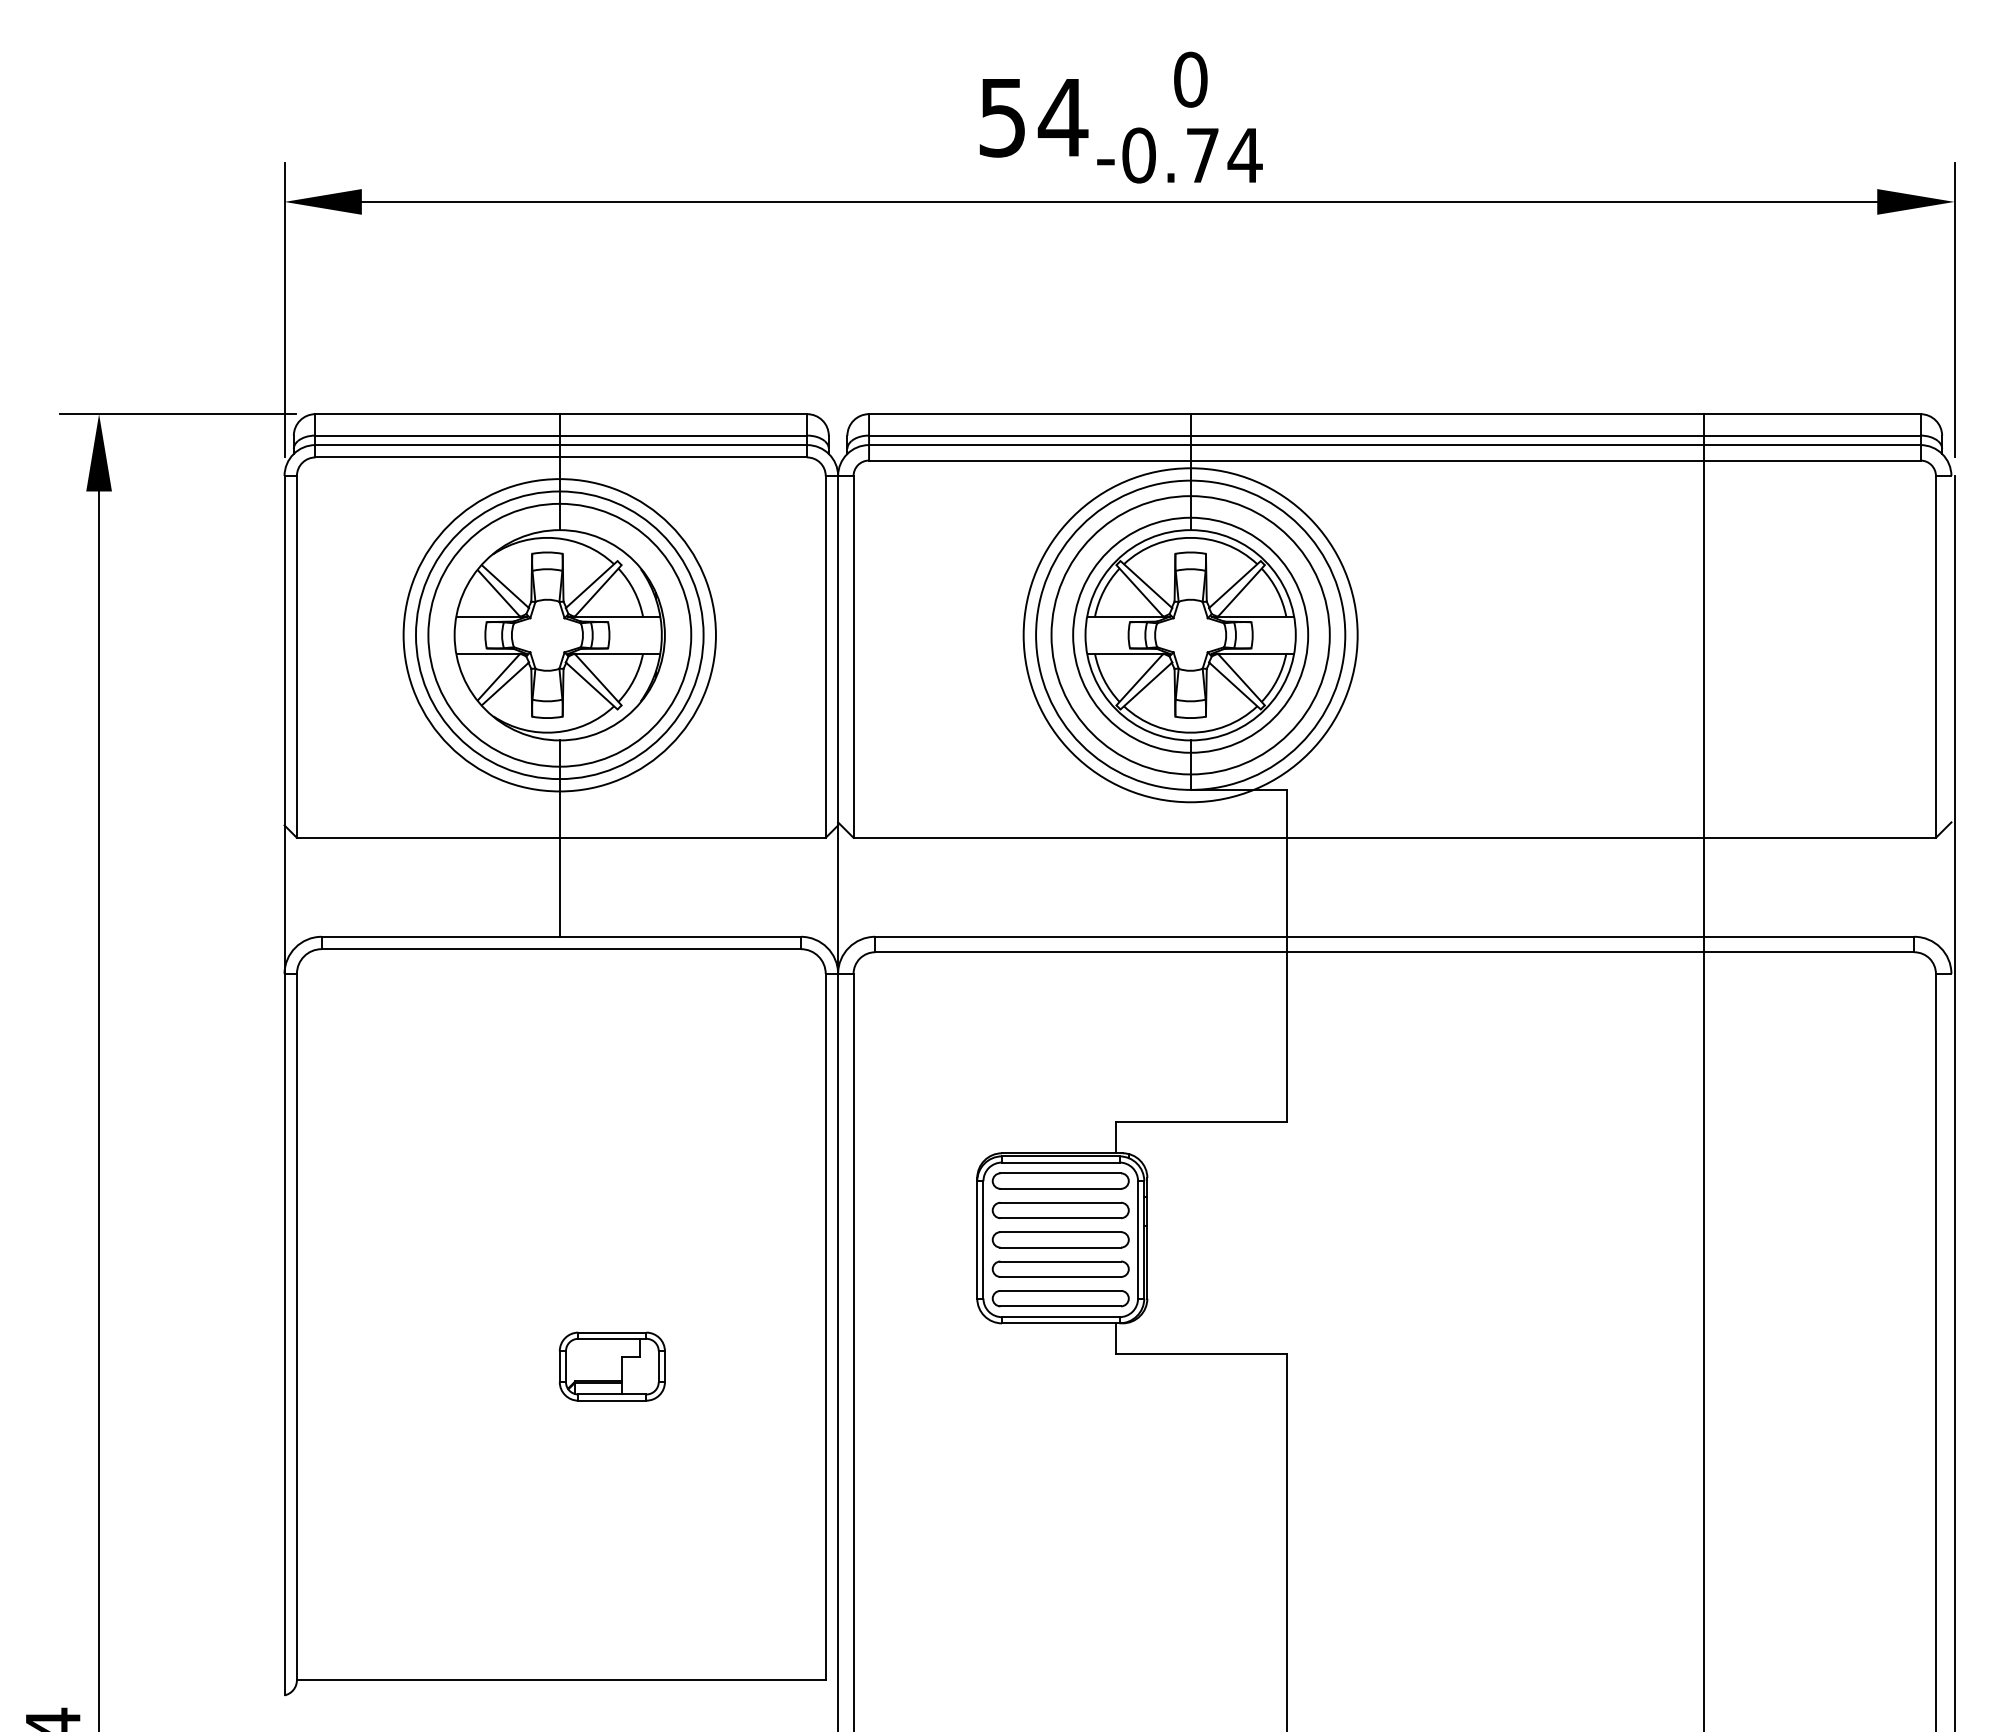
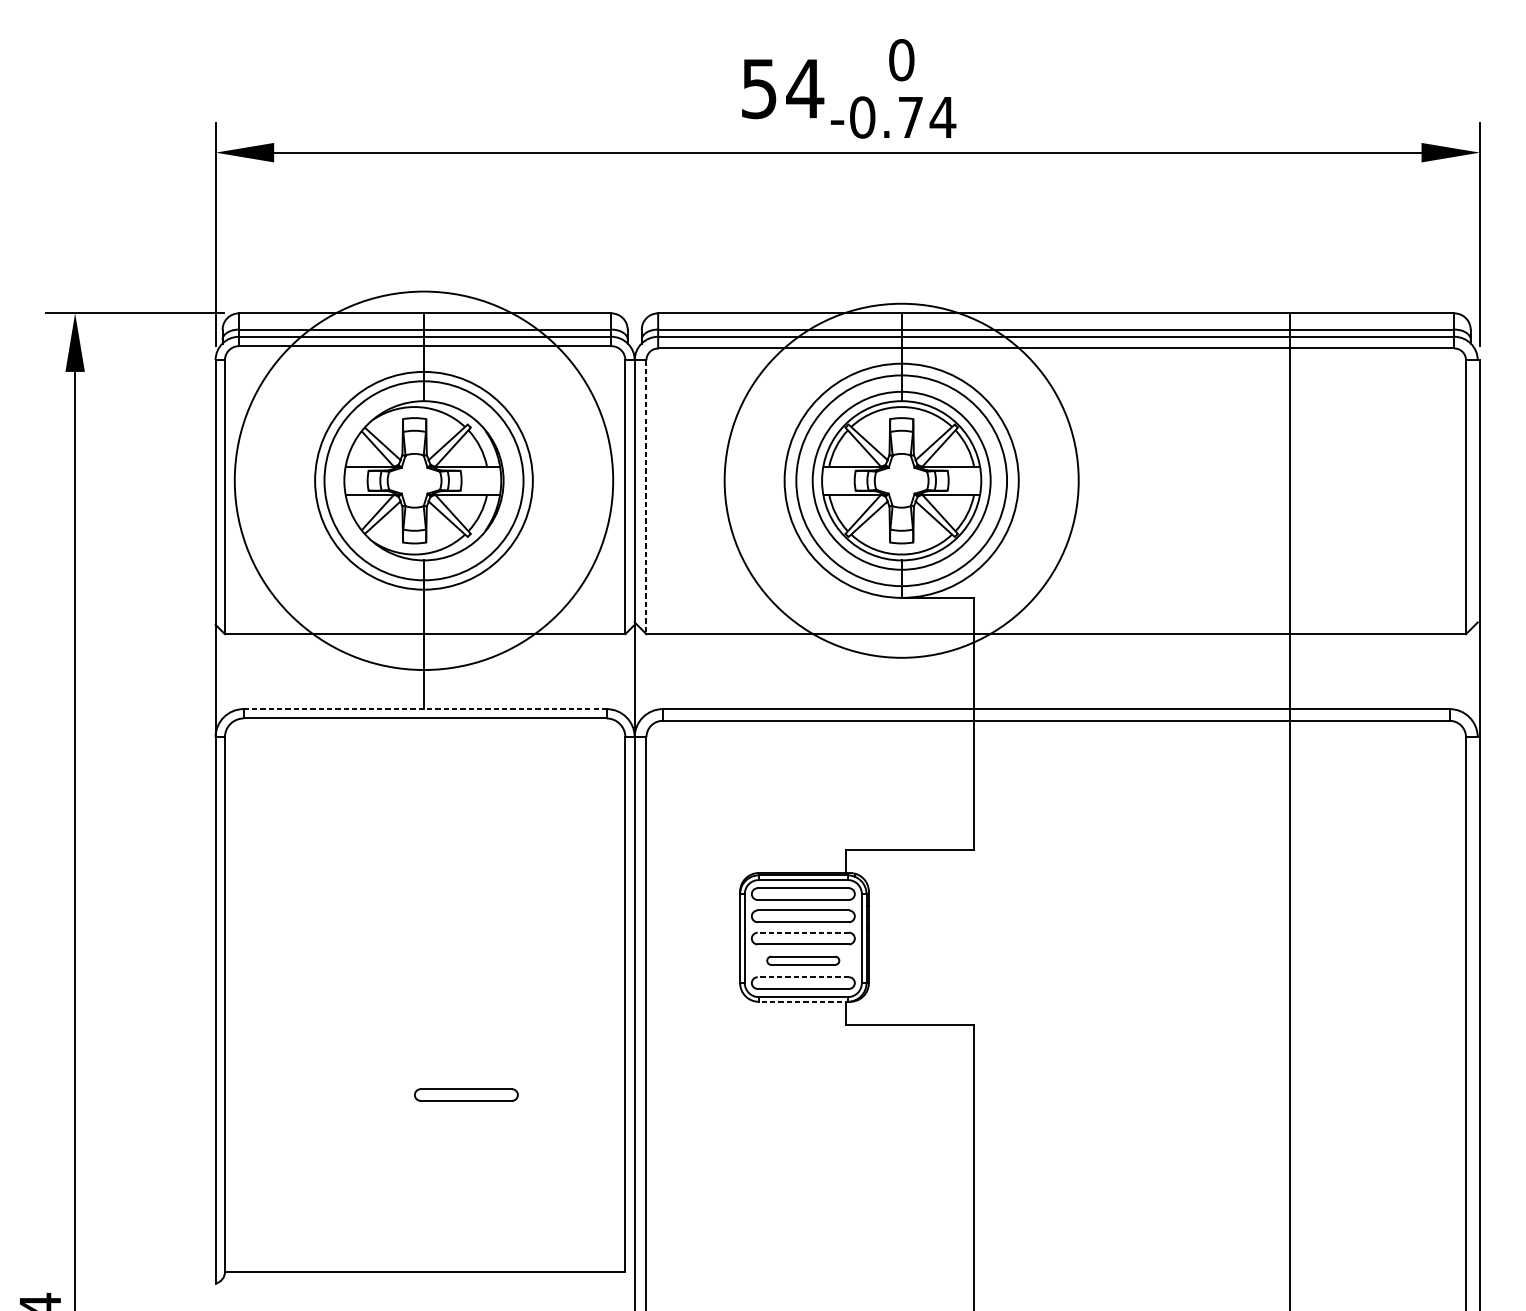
circle: (559, 635) -> (423, 480), size x1.6
circle: (1190, 635) -> (901, 480), size x1.4
line: (853, 656) -> (646, 496), solid -> dashed
line: (561, 936) -> (425, 708), solid -> dashed
line: (1060, 1232) -> (803, 933), solid -> dashed
part: (1060, 1268) -> (803, 960), size x0.7
line: (1060, 1290) -> (803, 976), solid -> dashed
line: (1061, 1323) -> (803, 1001), solid -> dashed
part: (611, 1366) -> (463, 1034), removed
part: (615, 1446) -> (466, 1095), added

